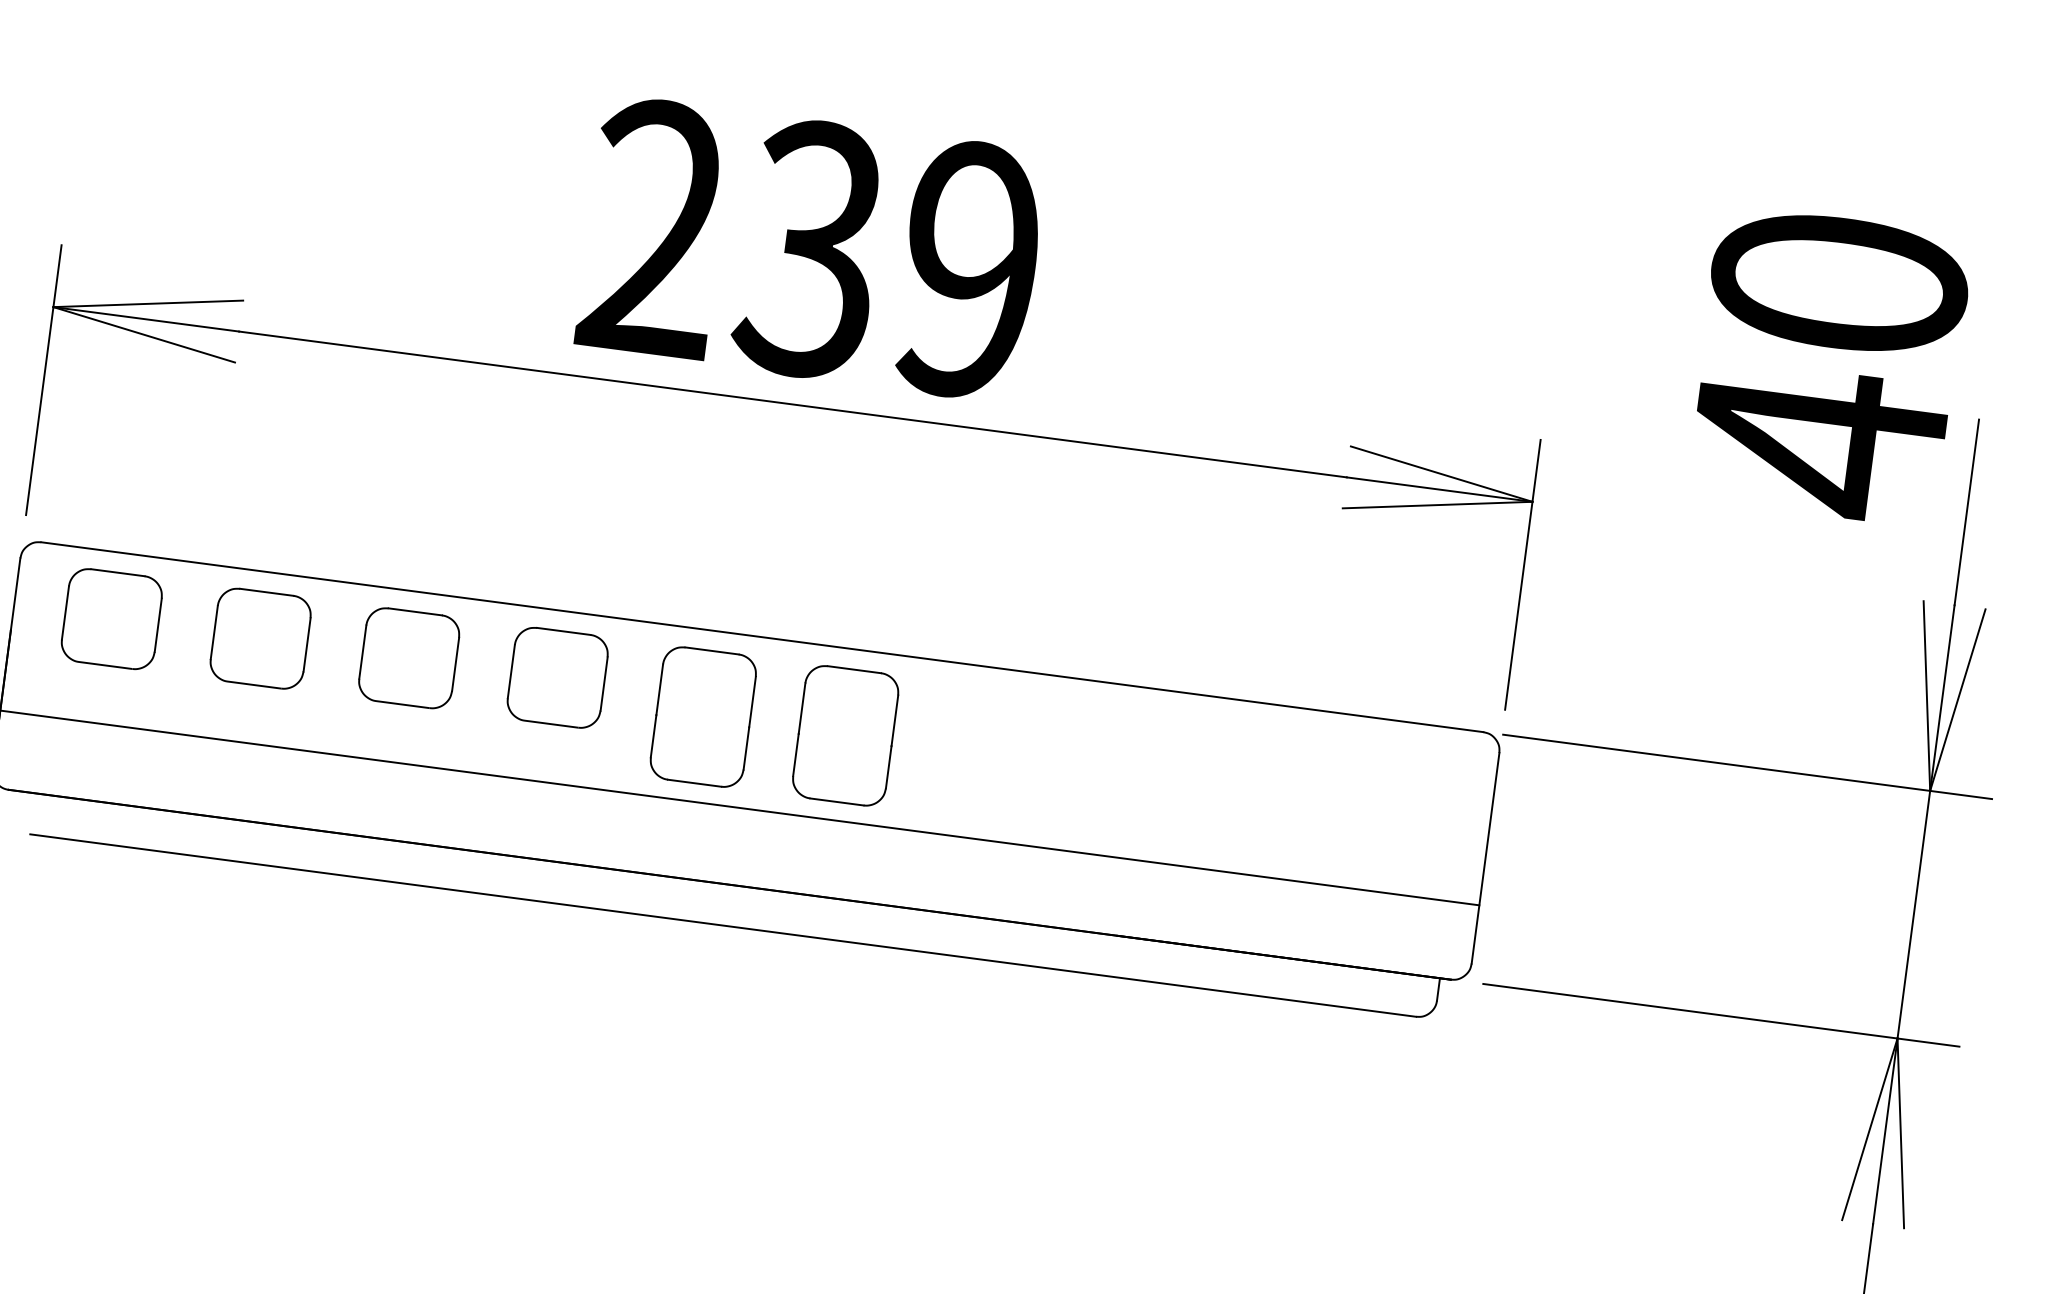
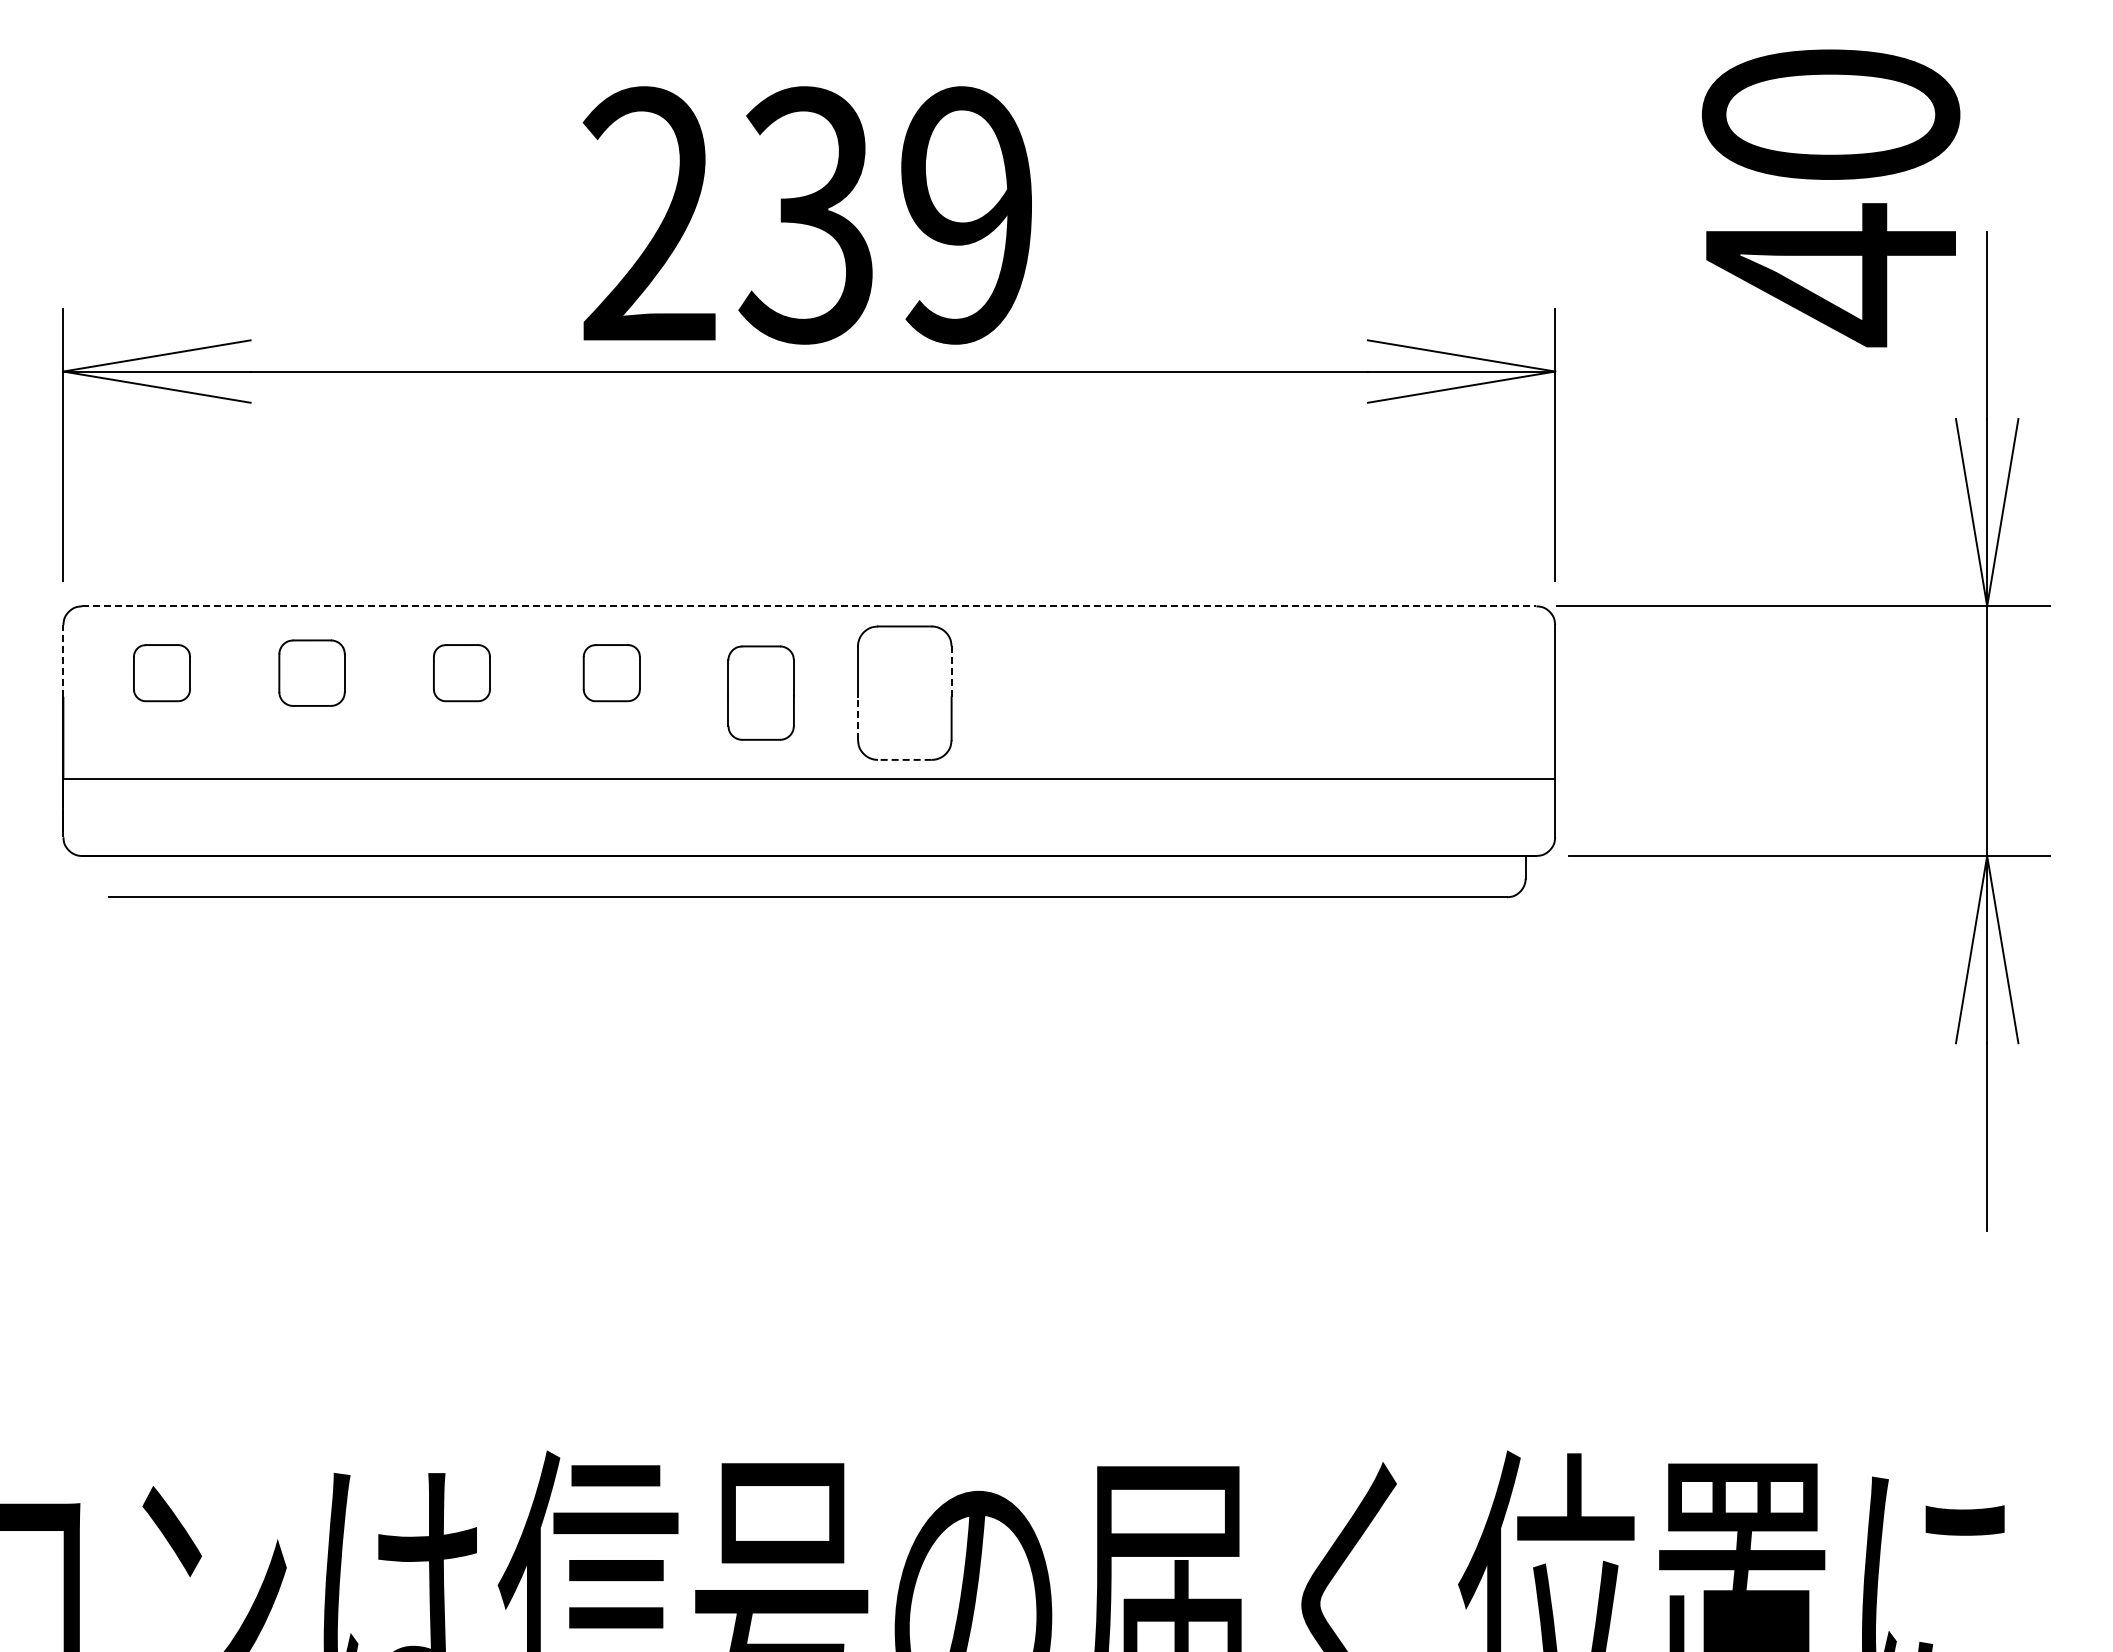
line: (15, 593) -> (63, 660), solid -> dashed
part: (111, 618) -> (161, 672), size x0.6
part: (260, 637) -> (311, 672), size x0.7
line: (762, 637) -> (809, 606), solid -> dashed
part: (408, 657) -> (461, 672), size x0.6
part: (557, 677) -> (611, 672), size x0.6
part: (702, 716) -> (760, 692), size x0.7
line: (894, 721) -> (951, 672), solid -> dashed
line: (795, 754) -> (857, 718), solid -> dashed
line: (836, 801) -> (904, 759), solid -> dashed

